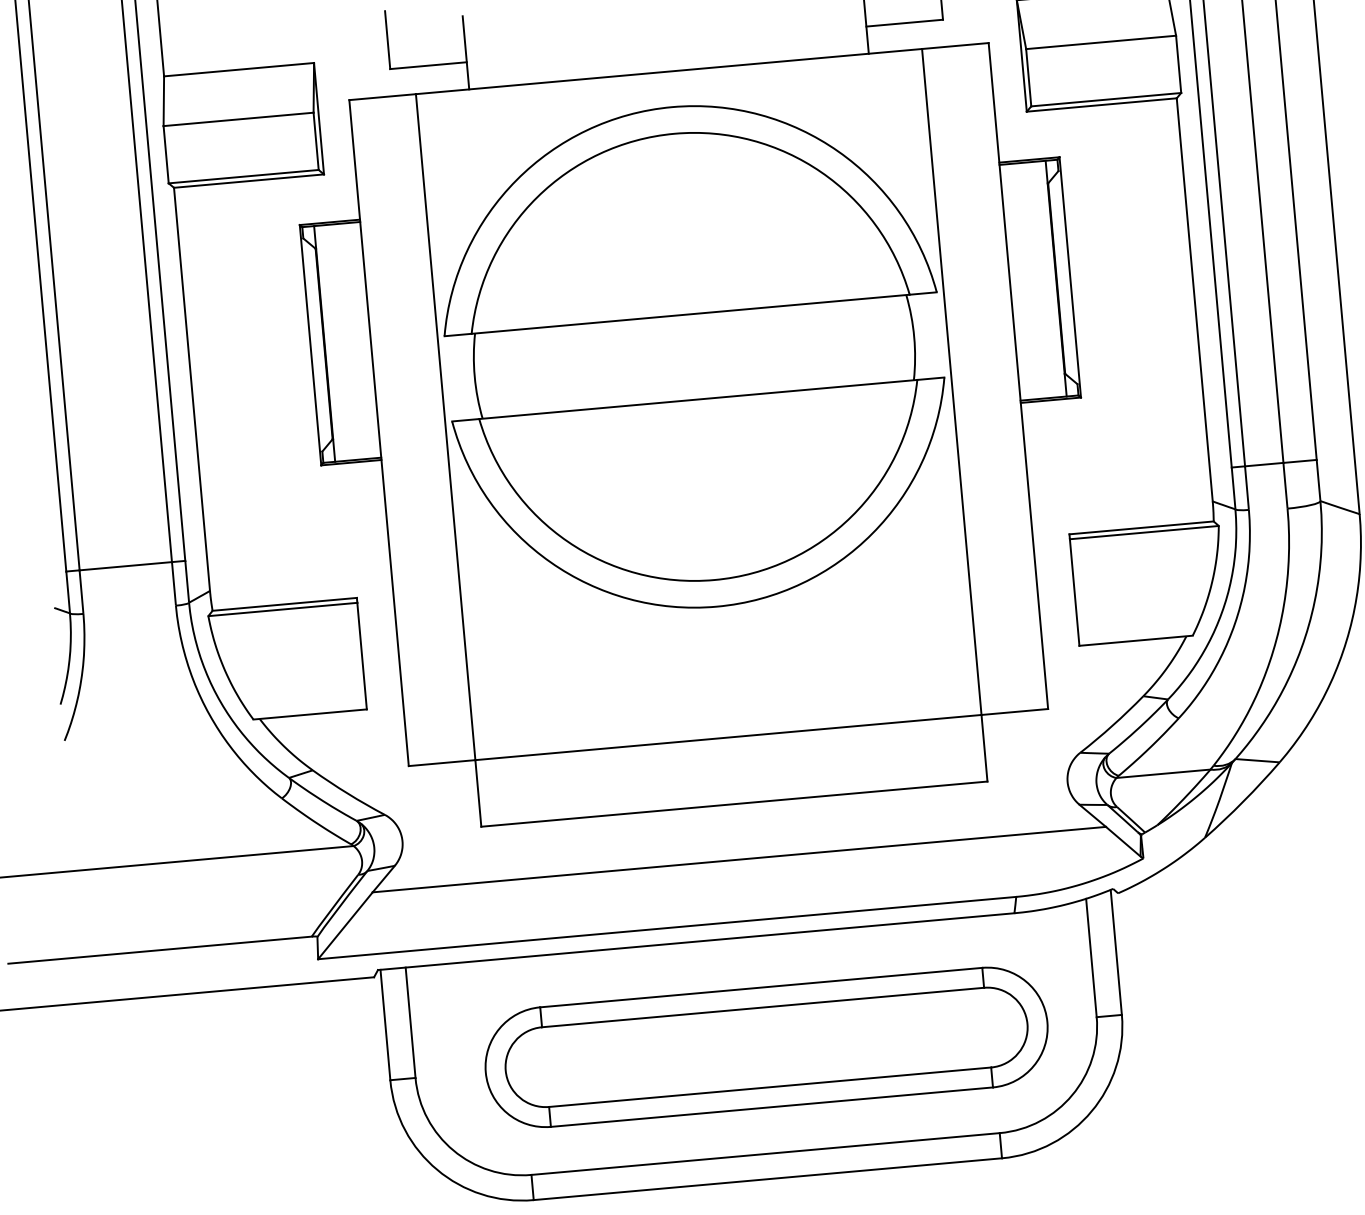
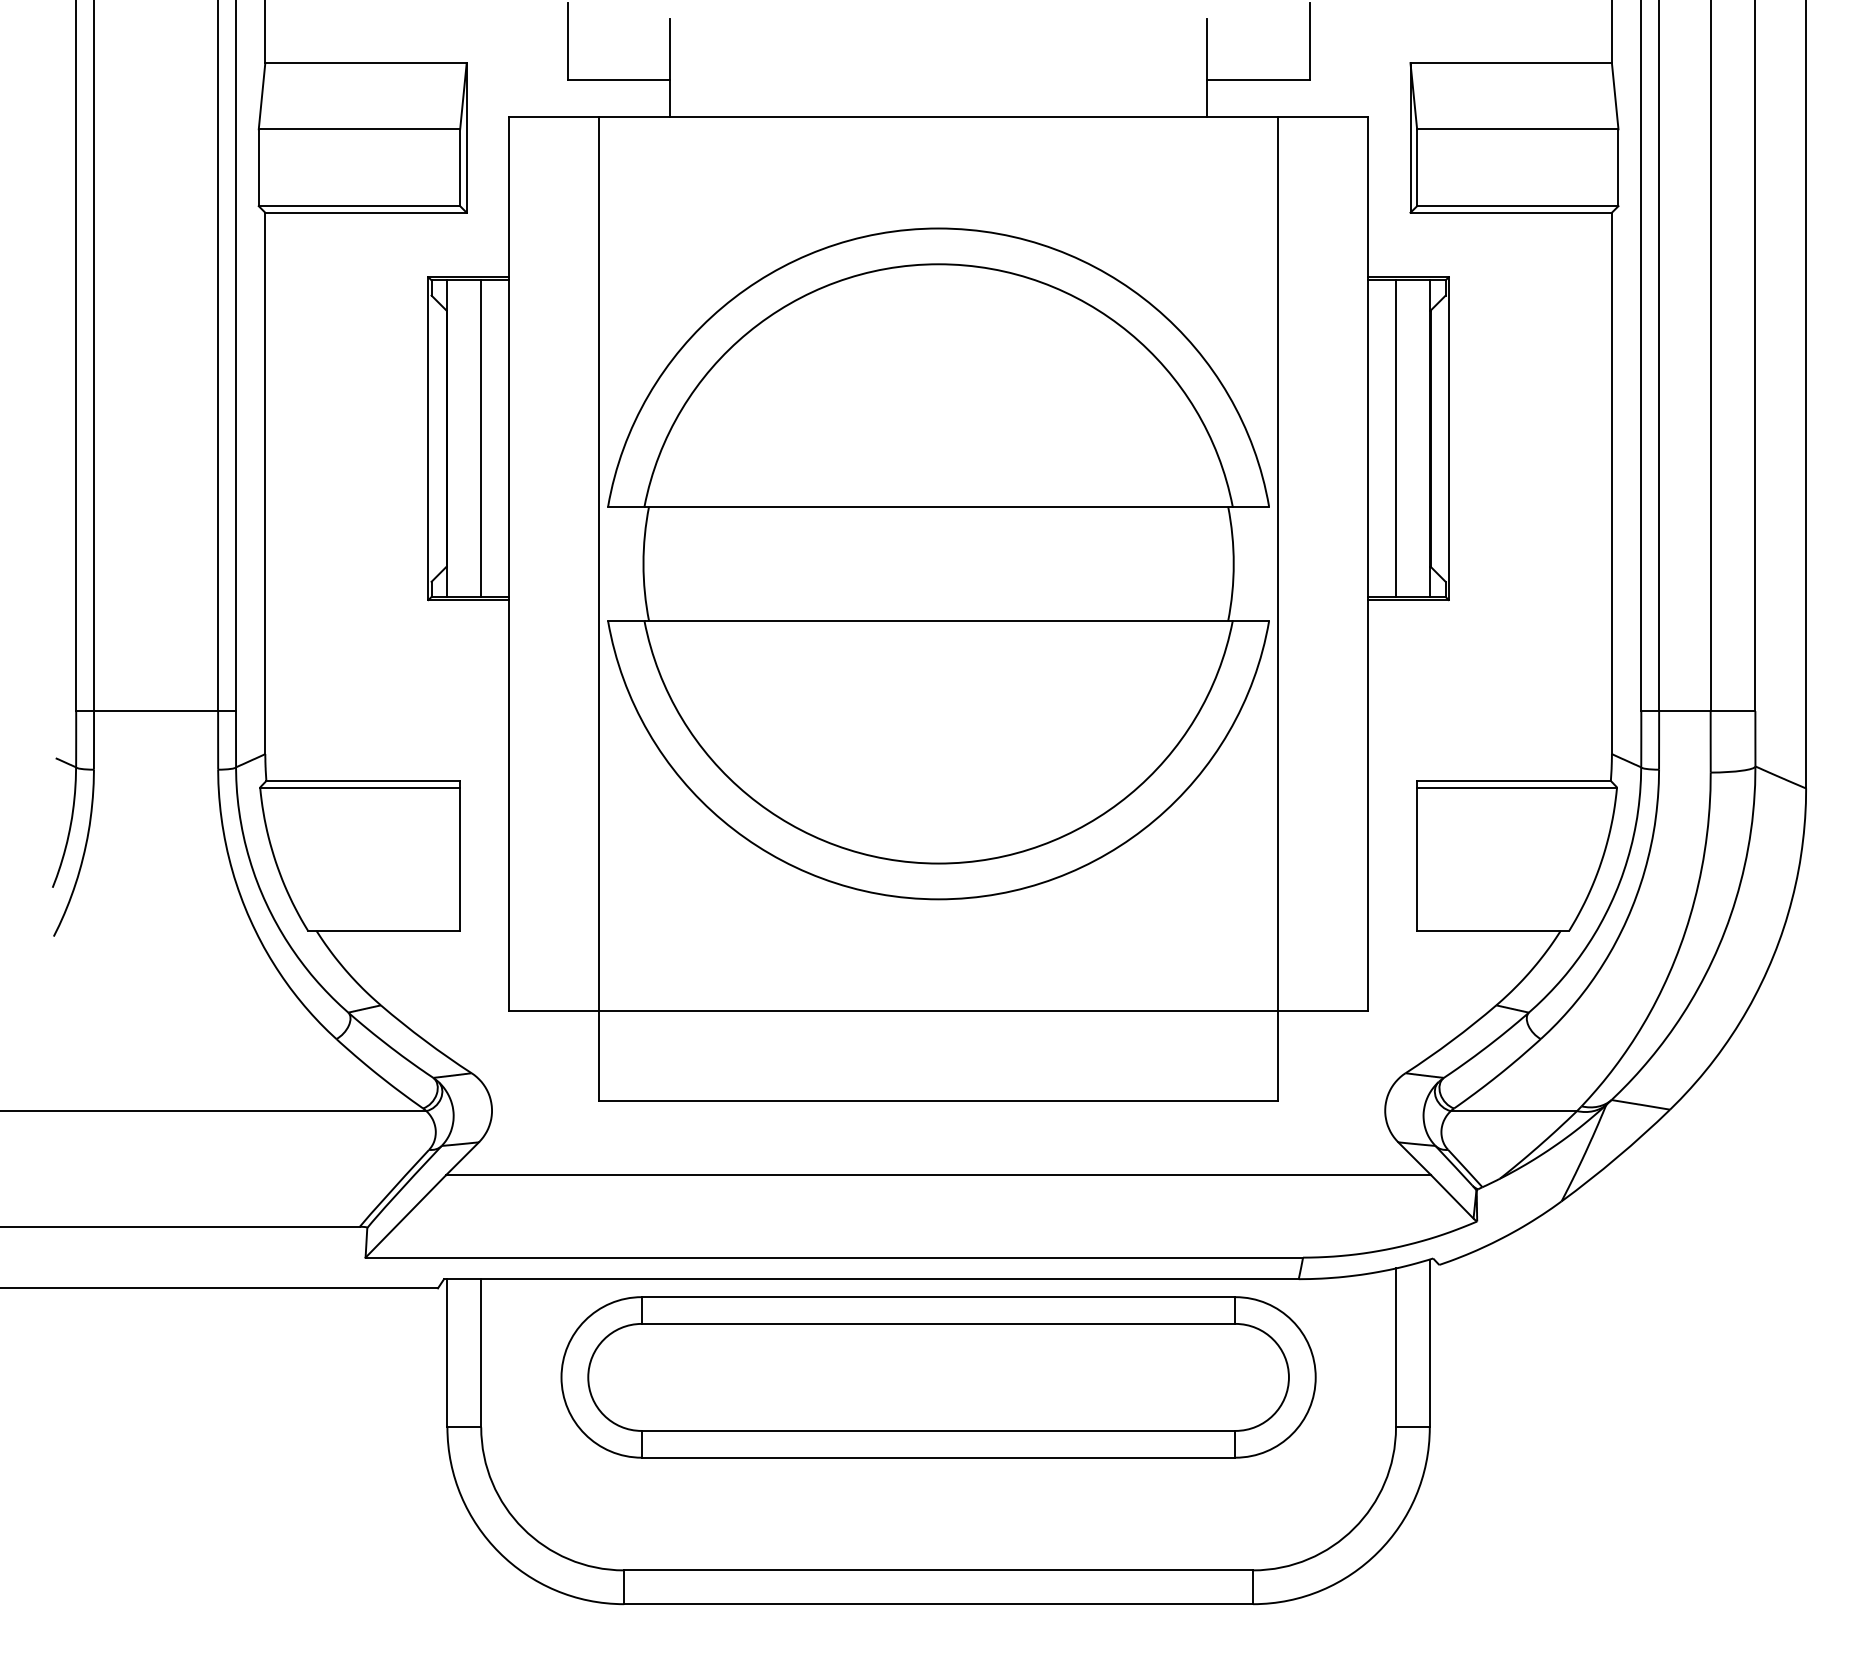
line: (1031, 280) -> (1396, 438), added
line: (350, 341) -> (481, 438), added
part: (694, 356) -> (938, 563), moved
part: (766, 1047) -> (938, 1377), moved

